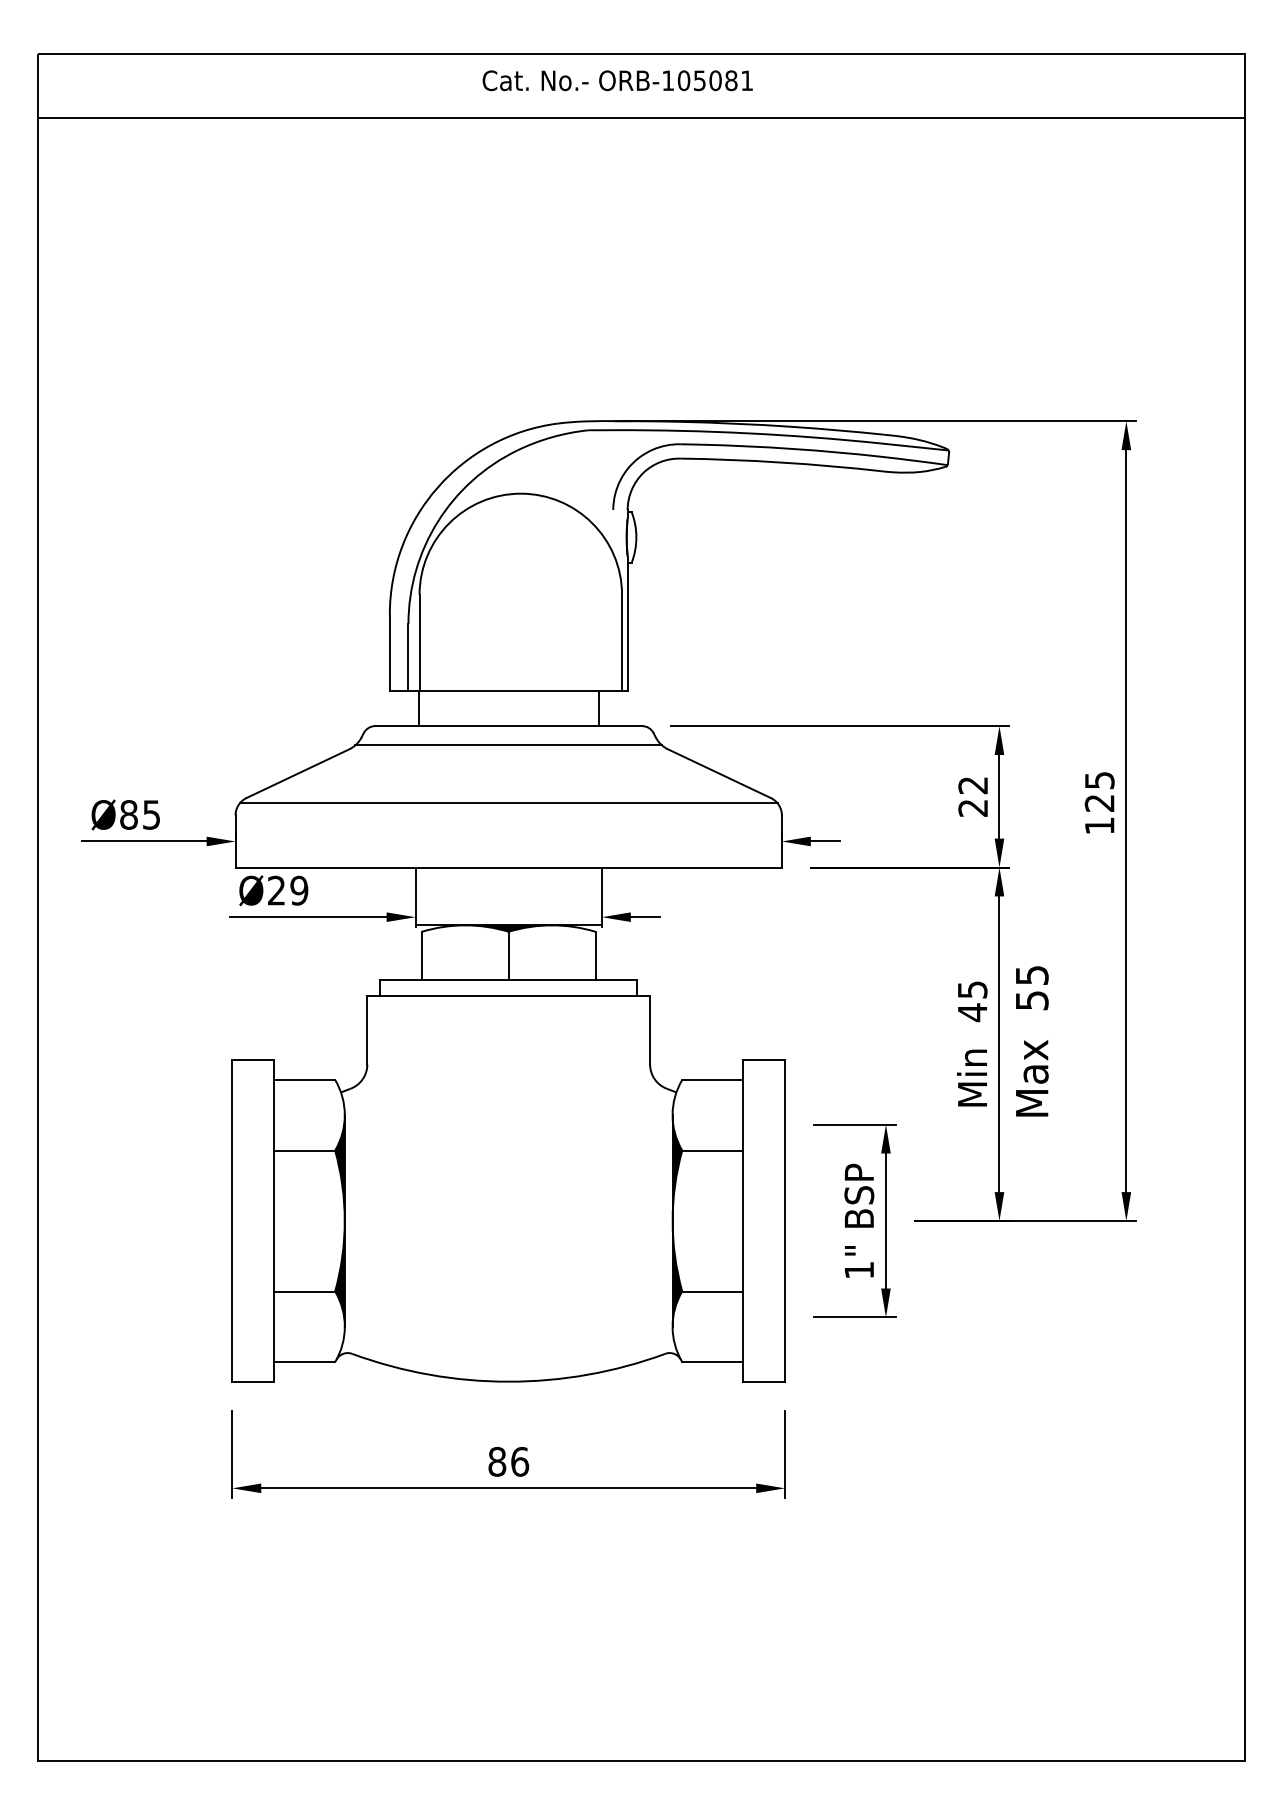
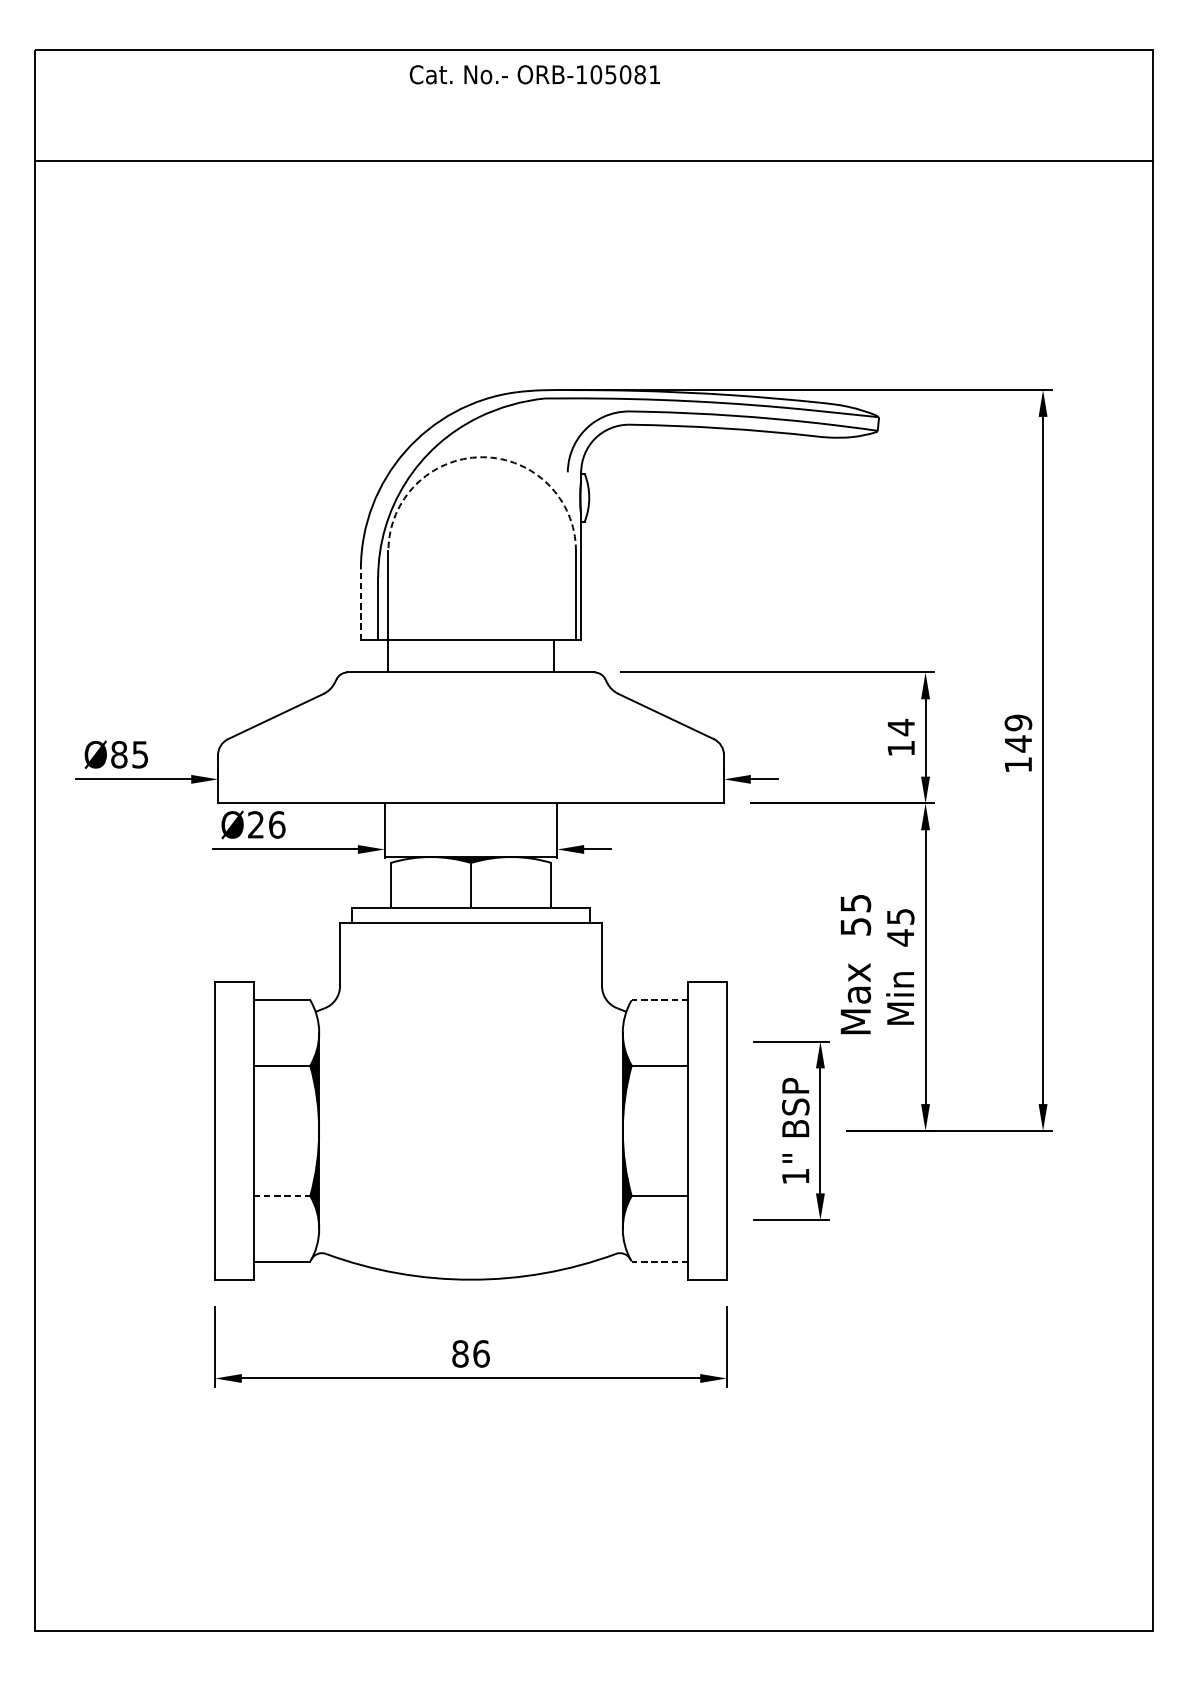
text: (617, 80) -> (534, 74), moved
line: (641, 118) -> (594, 160), moved
arc: (520, 493) -> (481, 457), solid -> dashed
line: (389, 652) -> (360, 604), solid -> dashed
line: (508, 745) -> (470, 690), removed
text: (1099, 791) -> (1018, 733), 125 -> 149
text: (972, 796) -> (900, 737), 22 -> 14
line: (508, 803) -> (470, 744), removed
text: (299, 890) -> (277, 824), Ø29 -> Ø26
text: (1032, 1041) -> (856, 964), moved
line: (712, 1080) -> (659, 1000), solid -> dashed
line: (304, 1291) -> (281, 1196), solid -> dashed
line: (712, 1362) -> (659, 1261), solid -> dashed

